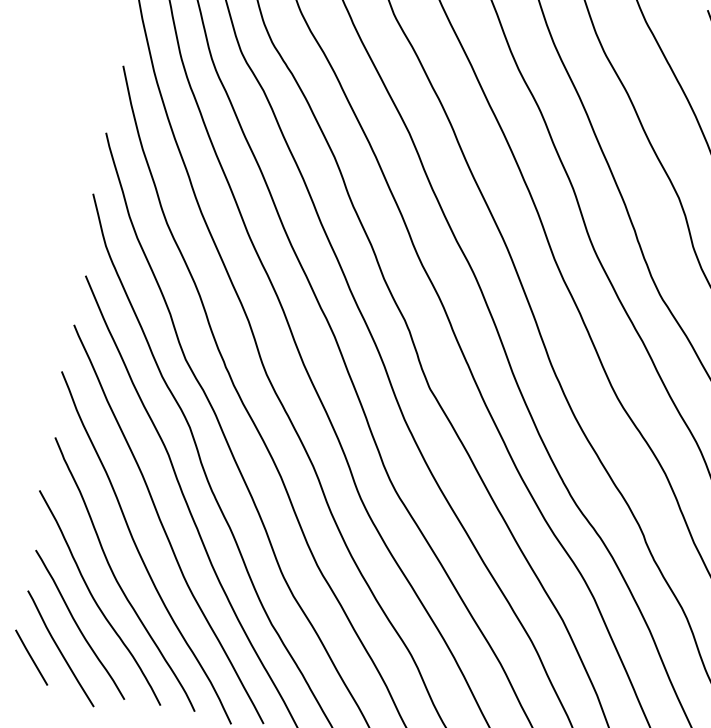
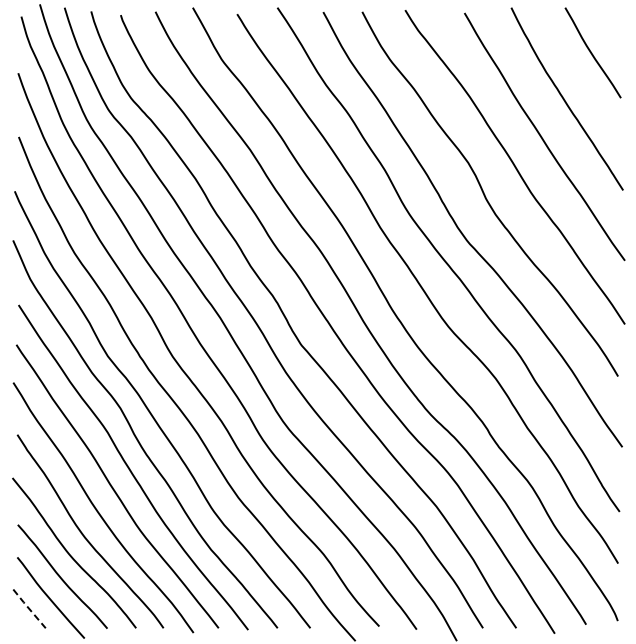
line: (30, 656) -> (28, 608), solid -> dashed

